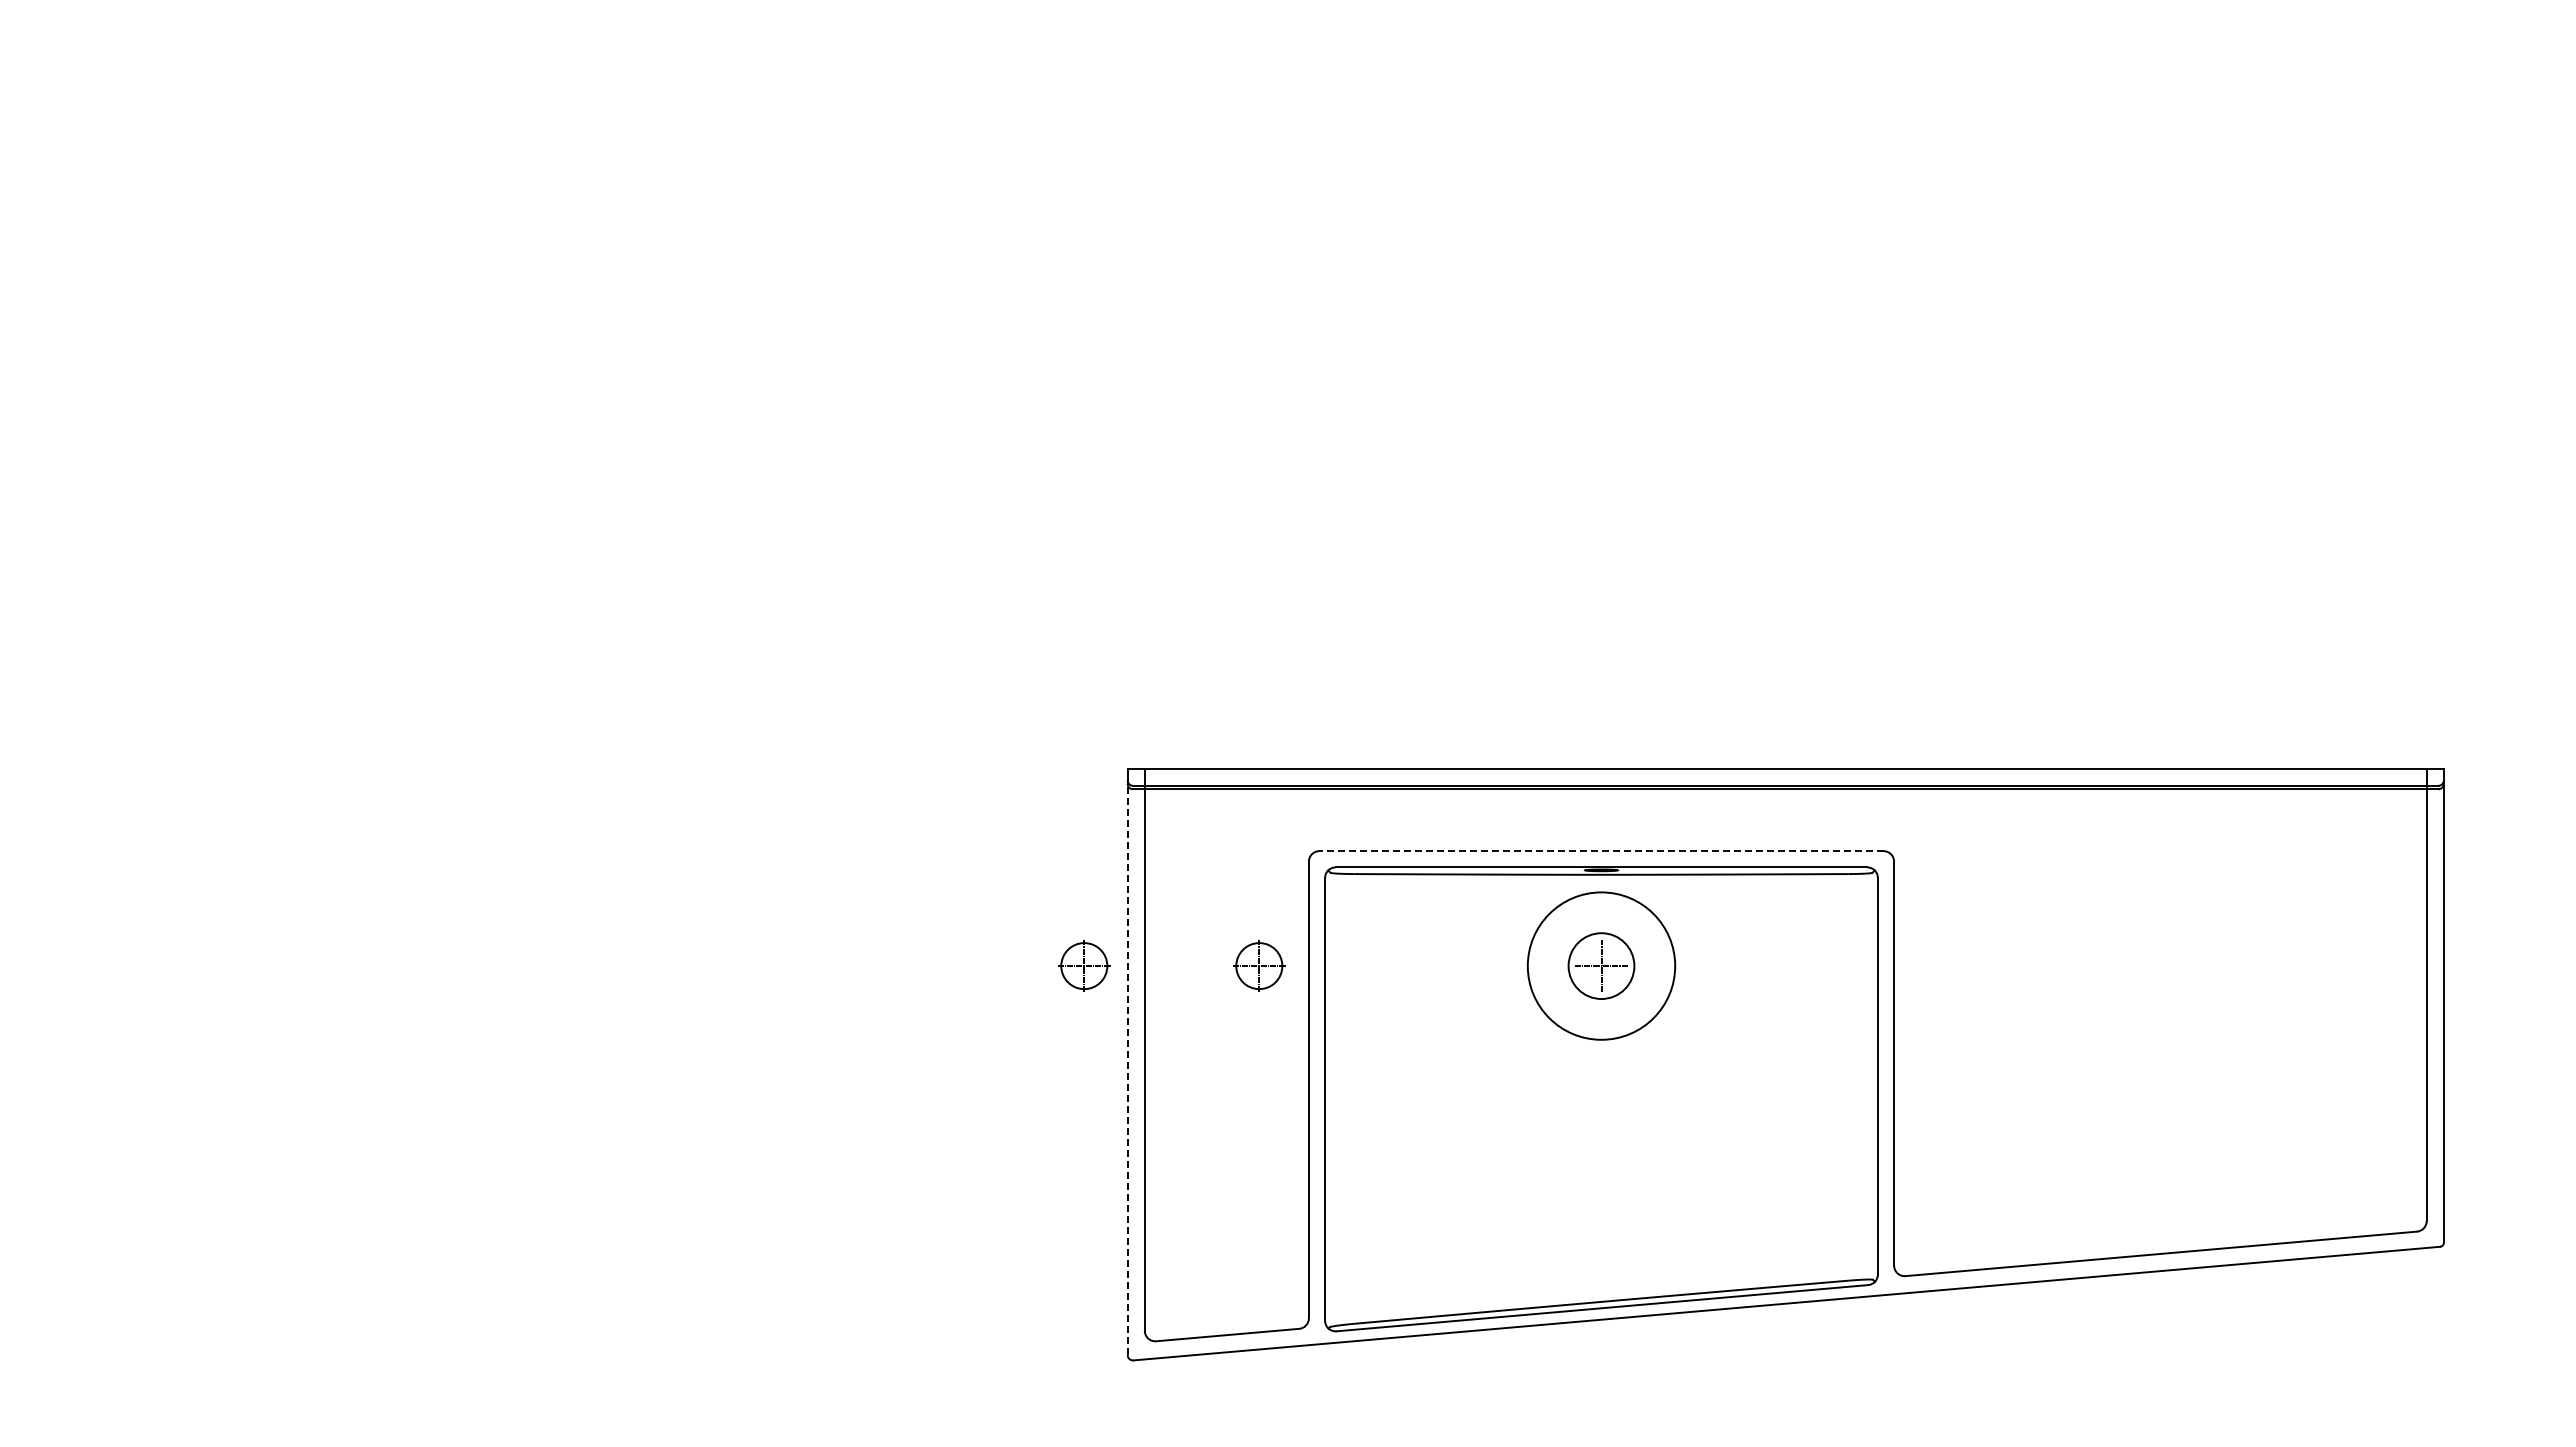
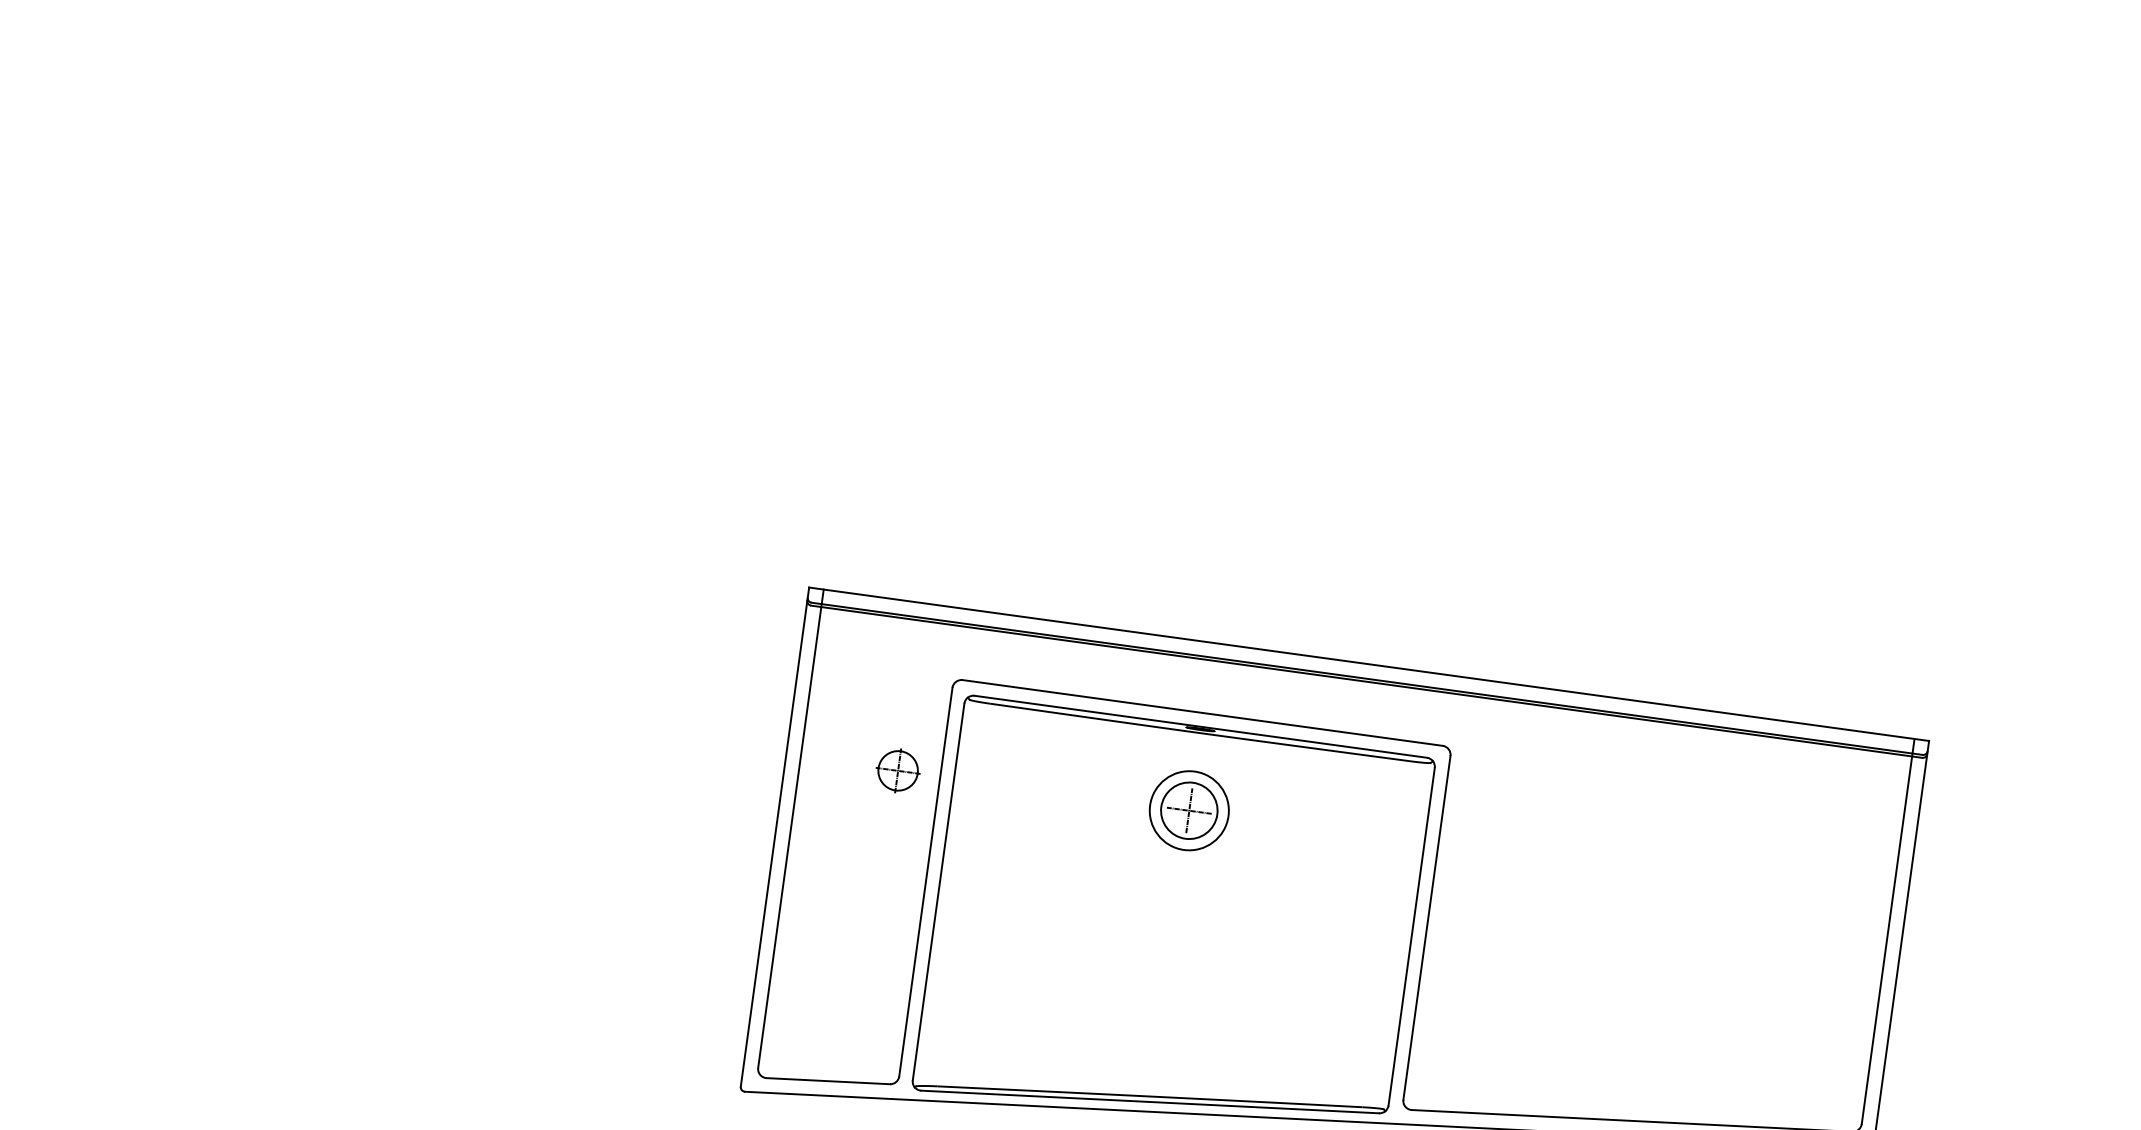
line: (1601, 851) -> (1202, 713), dashed -> solid
part: (1084, 965) -> (749, 749), removed
circle: (1601, 966) -> (1189, 811), size x0.62
line: (1127, 1069) -> (773, 843), dashed -> solid

